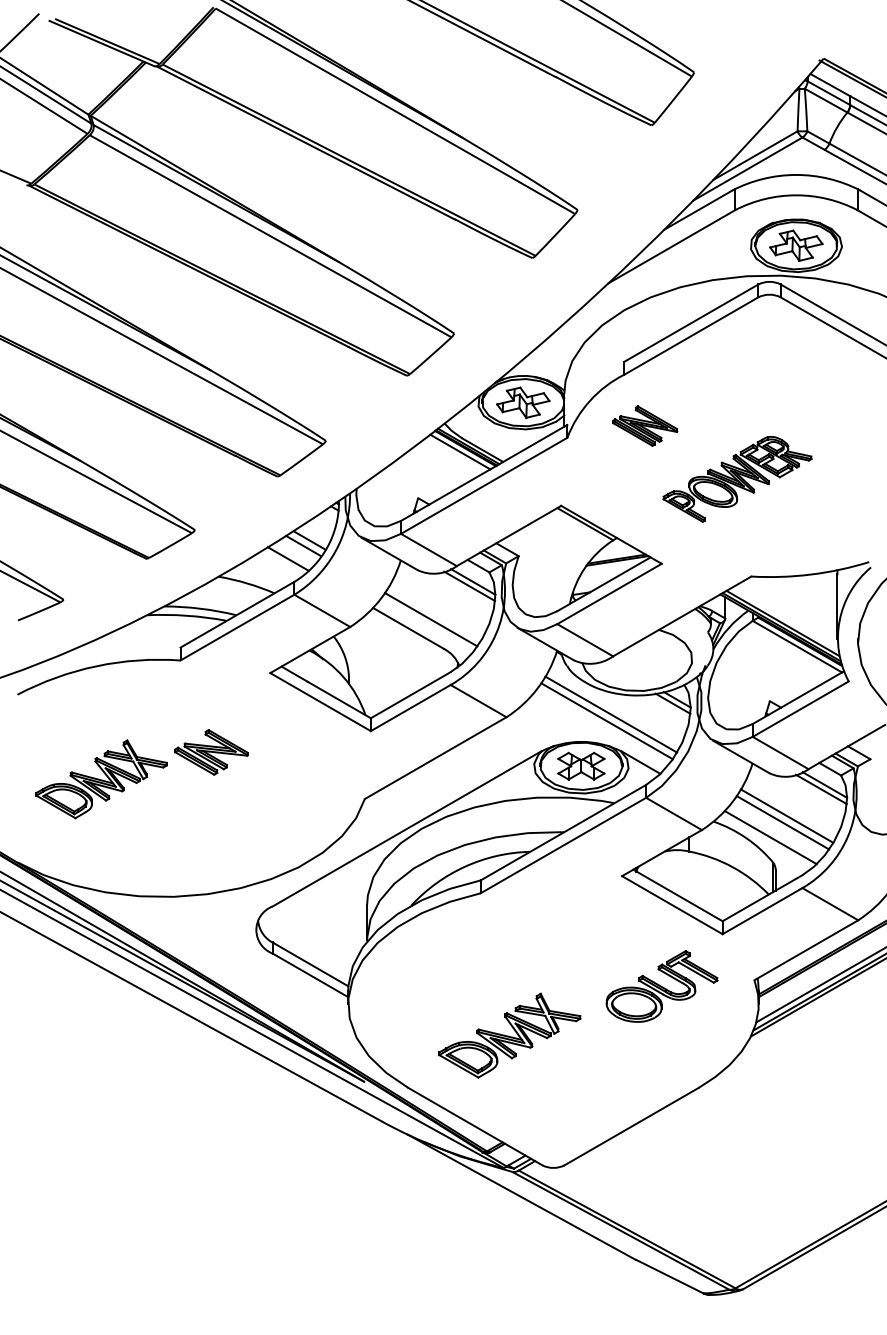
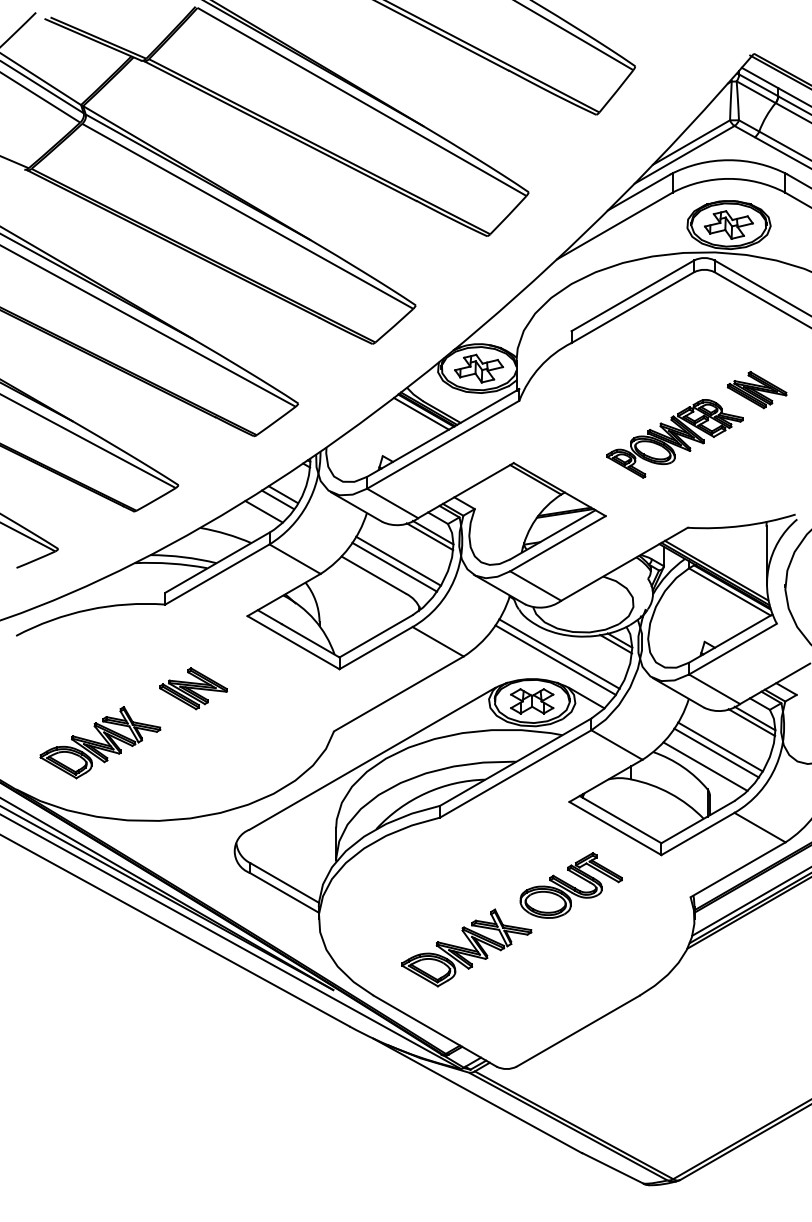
part: (645, 425) -> (757, 389), moved
line: (435, 612) -> (398, 560), added
part: (101, 779) -> (100, 742), moved
part: (661, 986) -> (570, 885), moved

